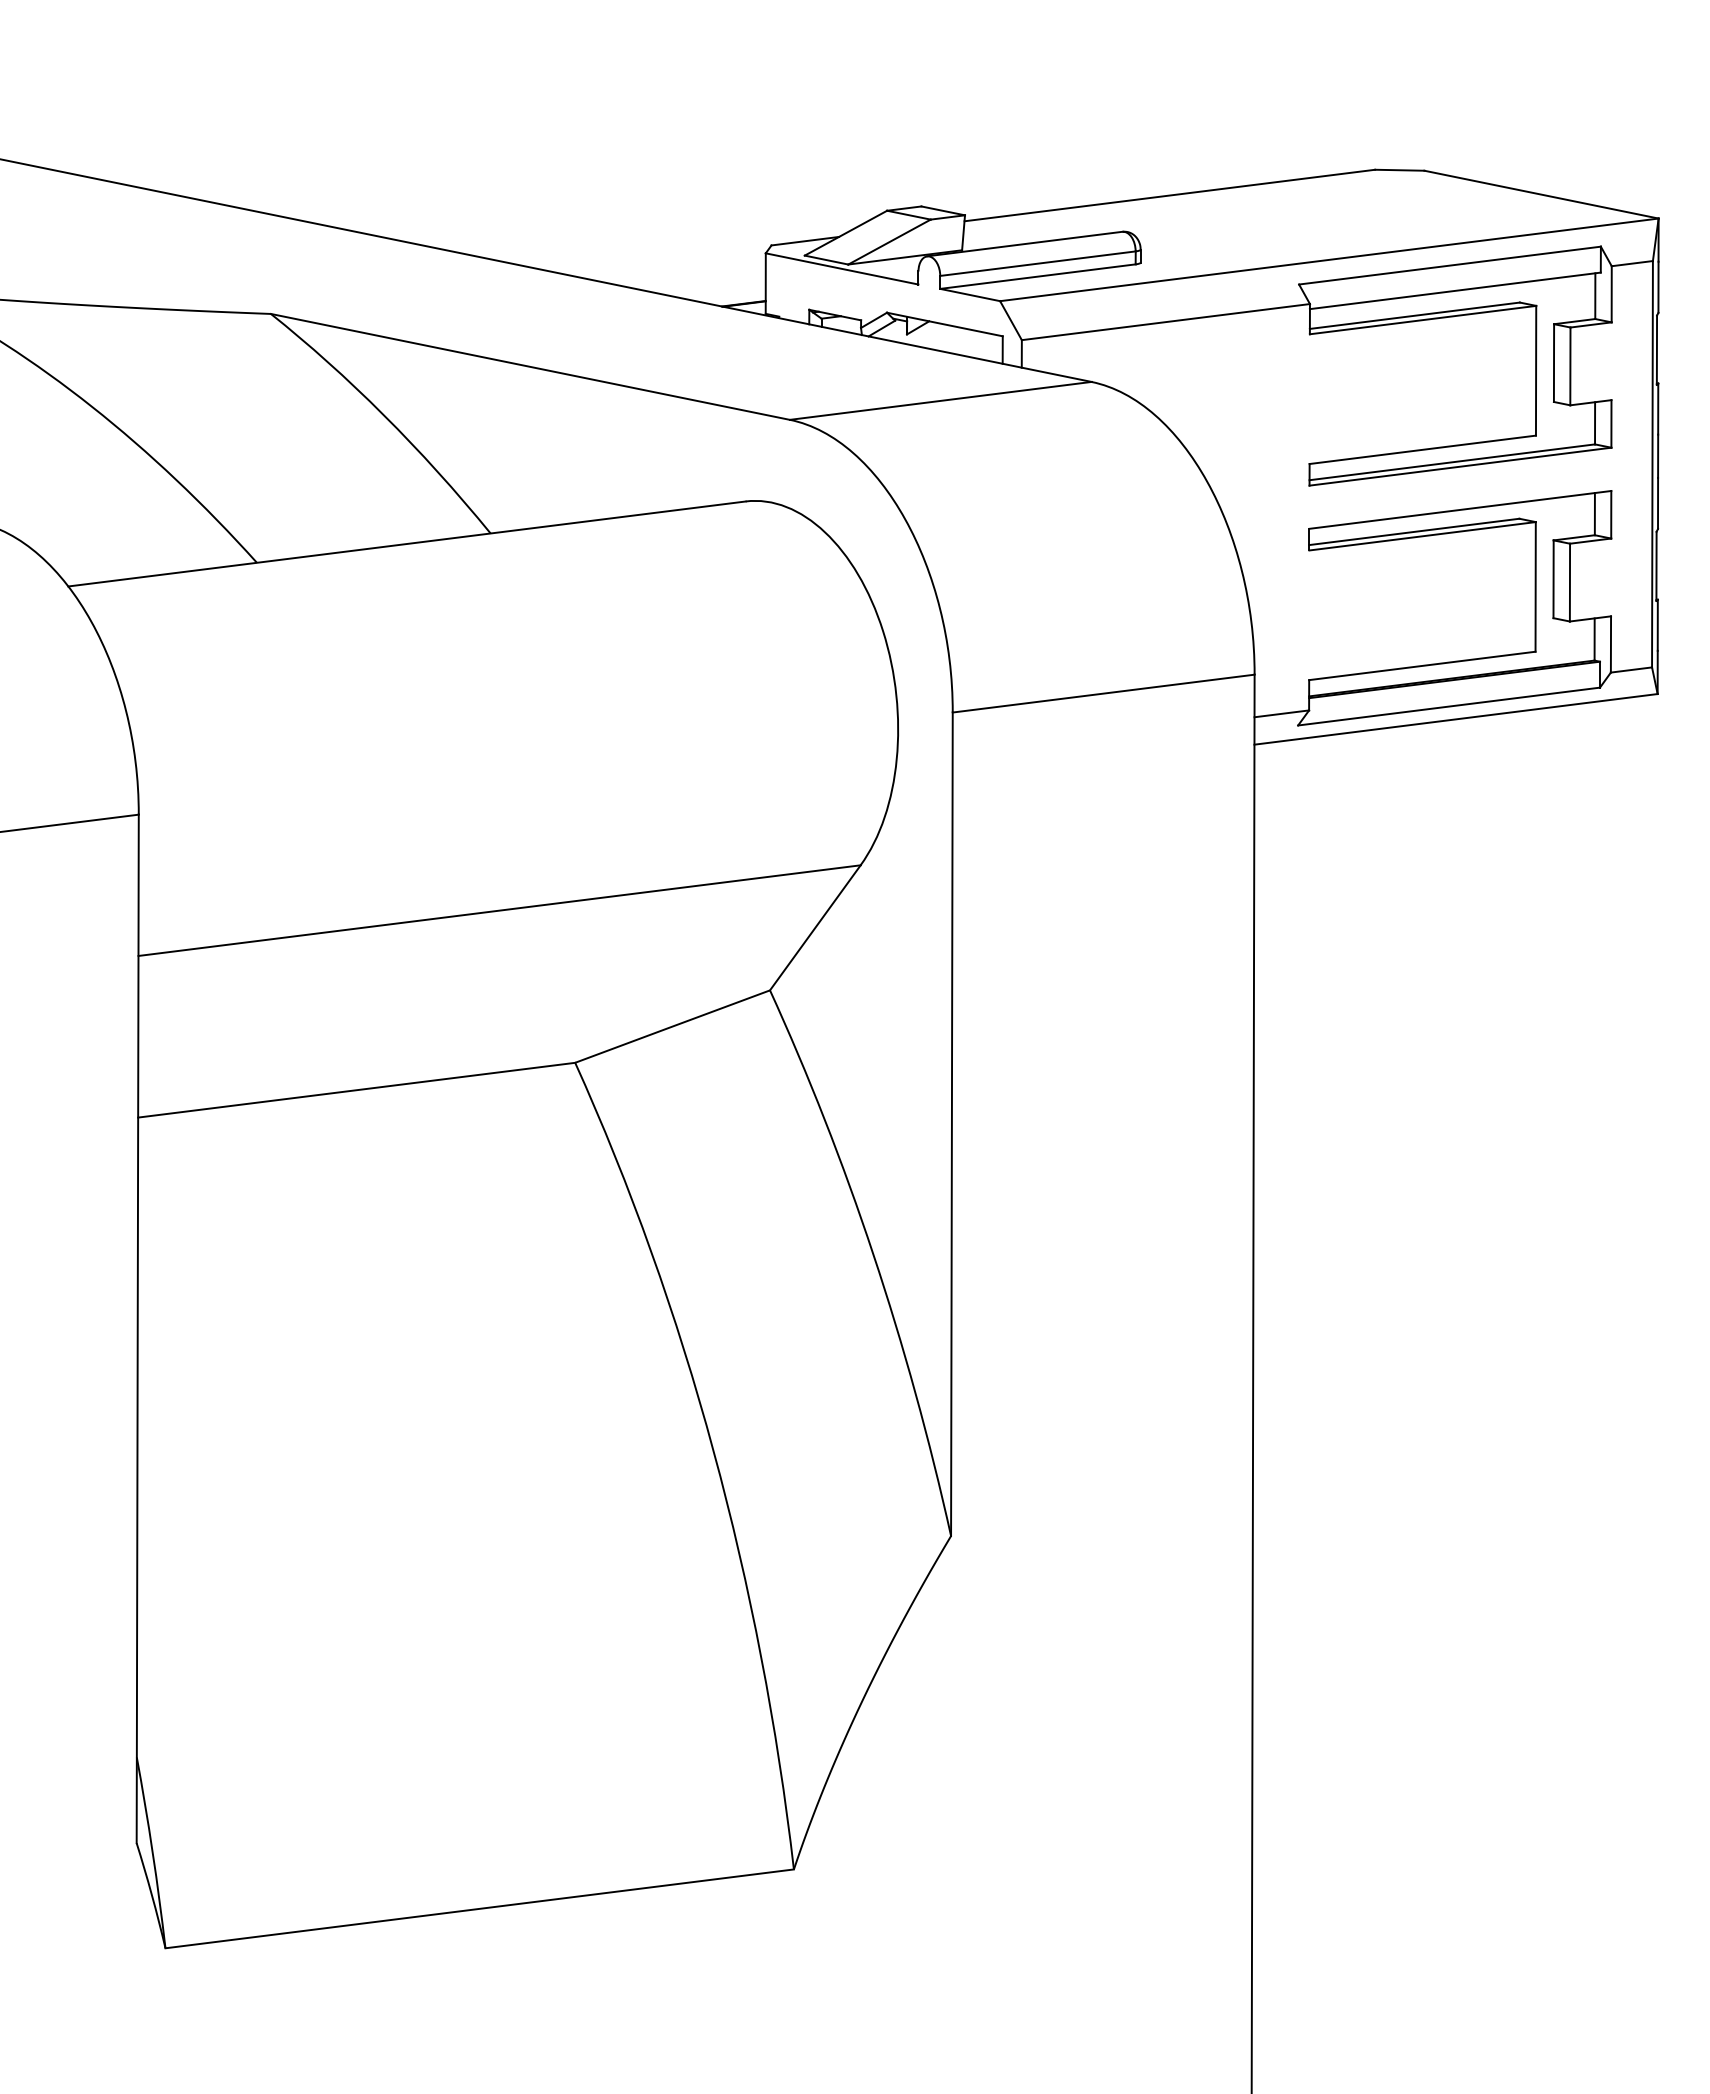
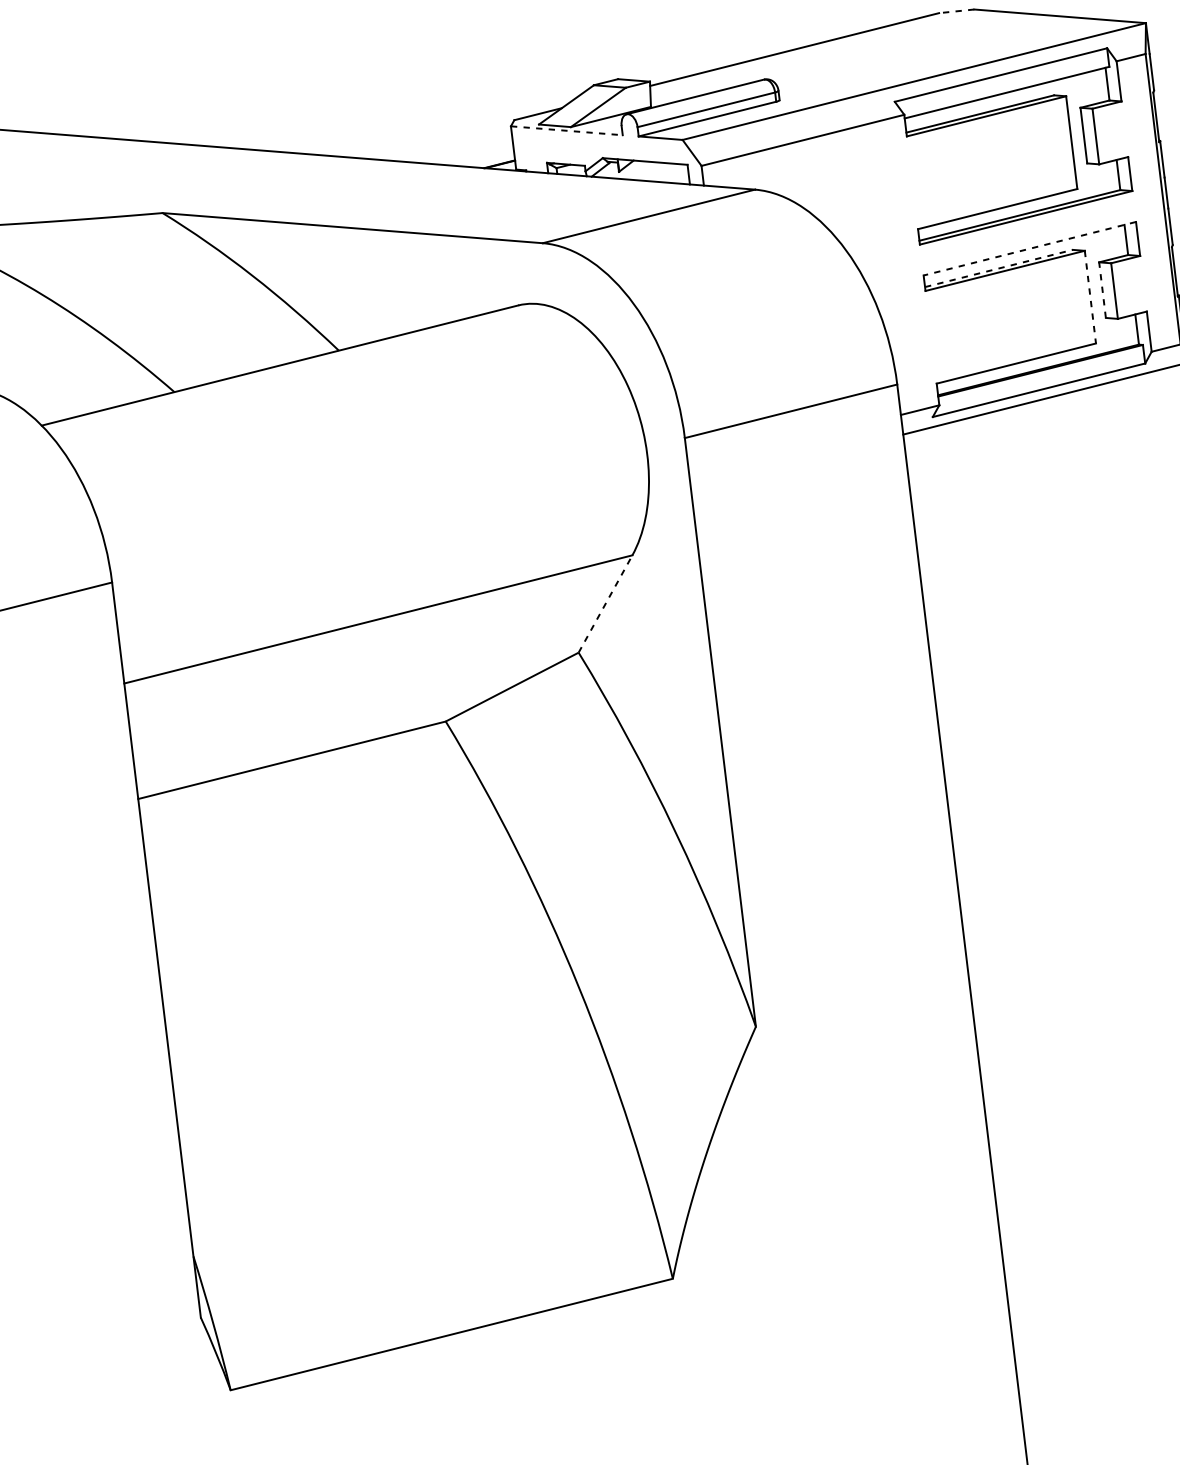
line: (1399, 170) -> (956, 11), solid -> dashed
line: (842, 268) -> (567, 130), solid -> dashed
line: (1459, 509) -> (1029, 248), solid -> dashed
line: (1414, 531) -> (998, 268), solid -> dashed
line: (1553, 579) -> (1102, 290), solid -> dashed
line: (1535, 586) -> (1090, 296), solid -> dashed
line: (815, 927) -> (605, 603), solid -> dashed

